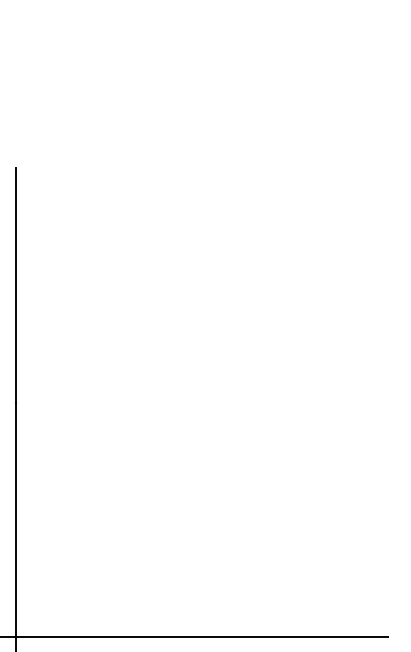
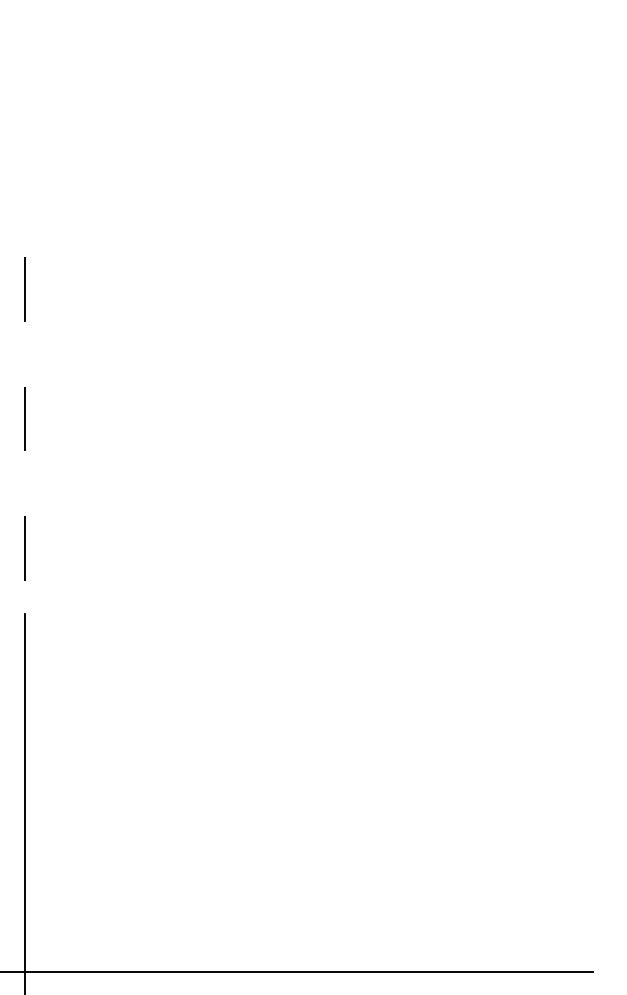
line: (16, 285) -> (25, 435), solid -> dashed

